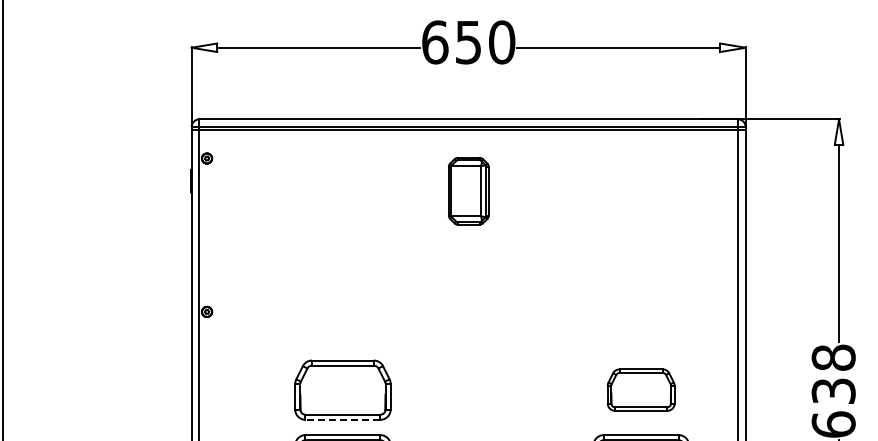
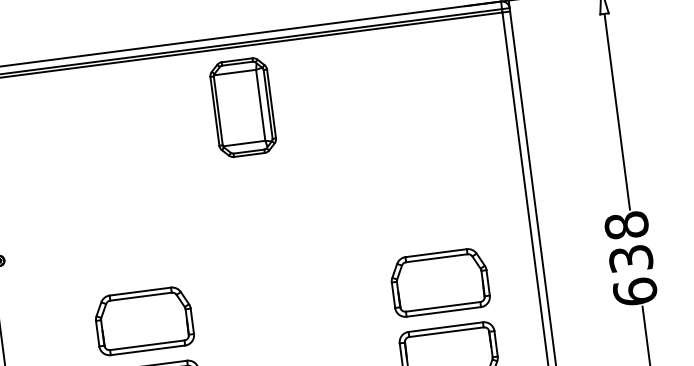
part: (468, 190) -> (242, 106), size x1.43
part: (640, 389) -> (439, 281), size x1.43
line: (342, 419) -> (147, 350), dashed -> solid

